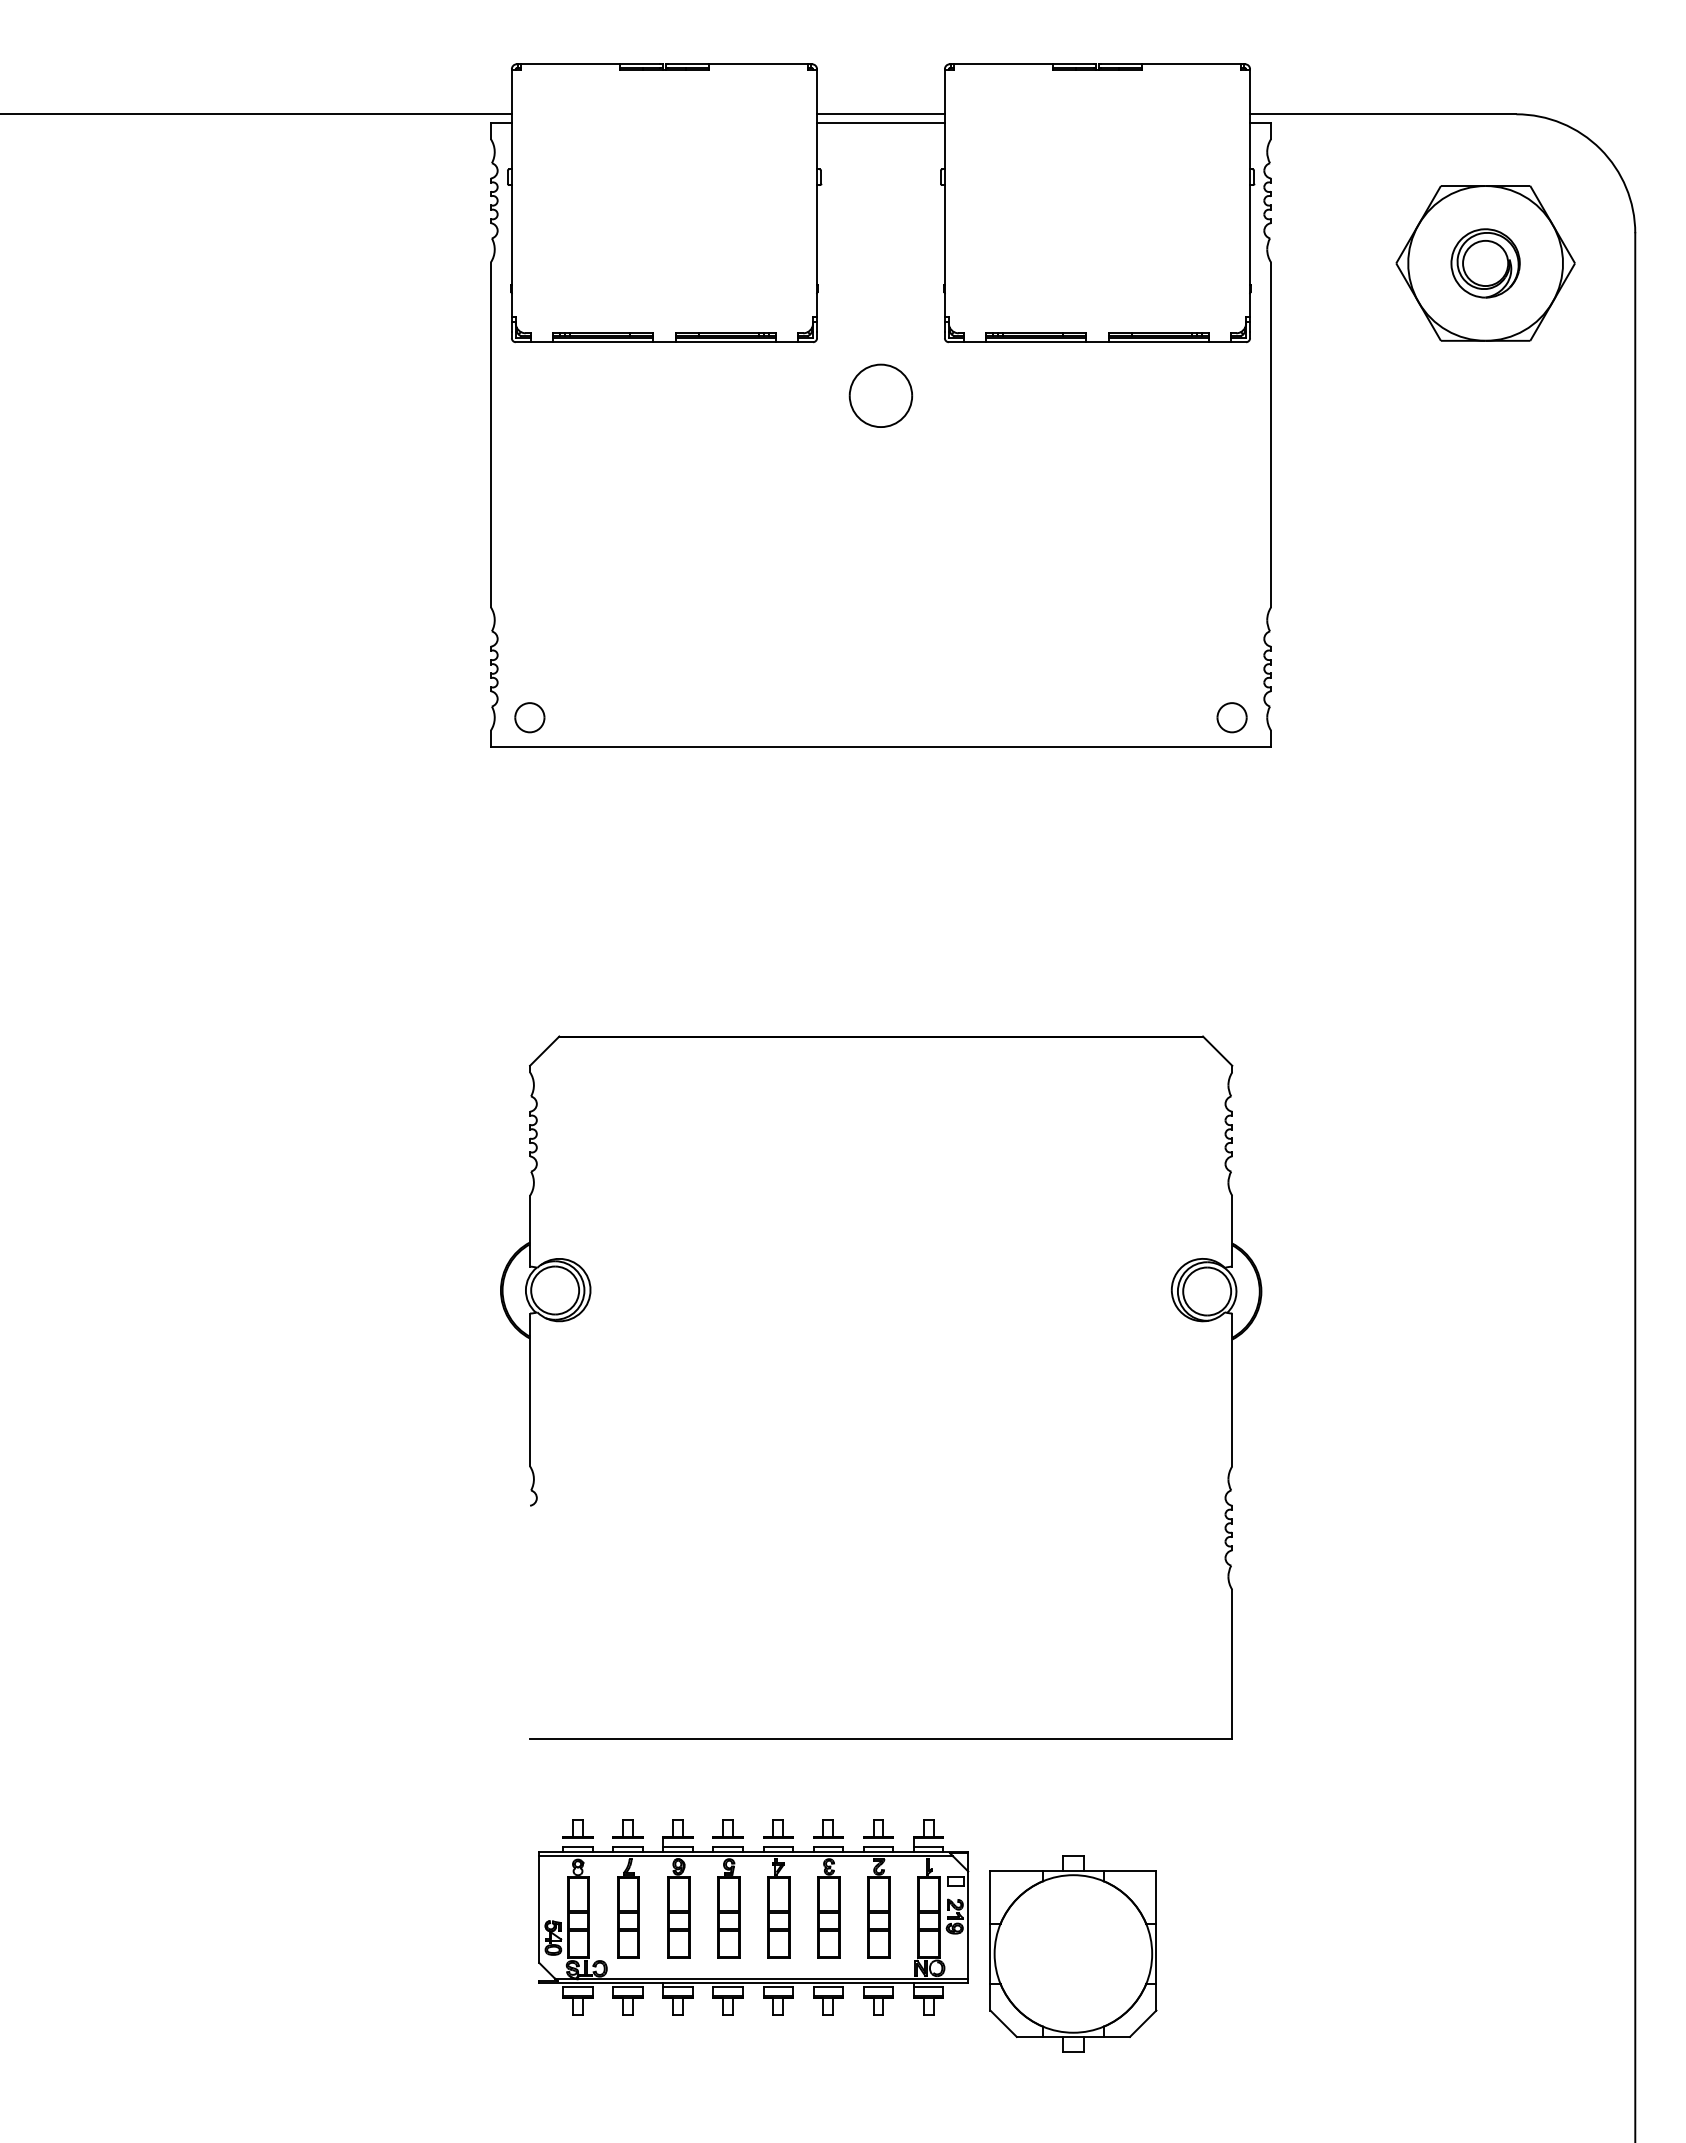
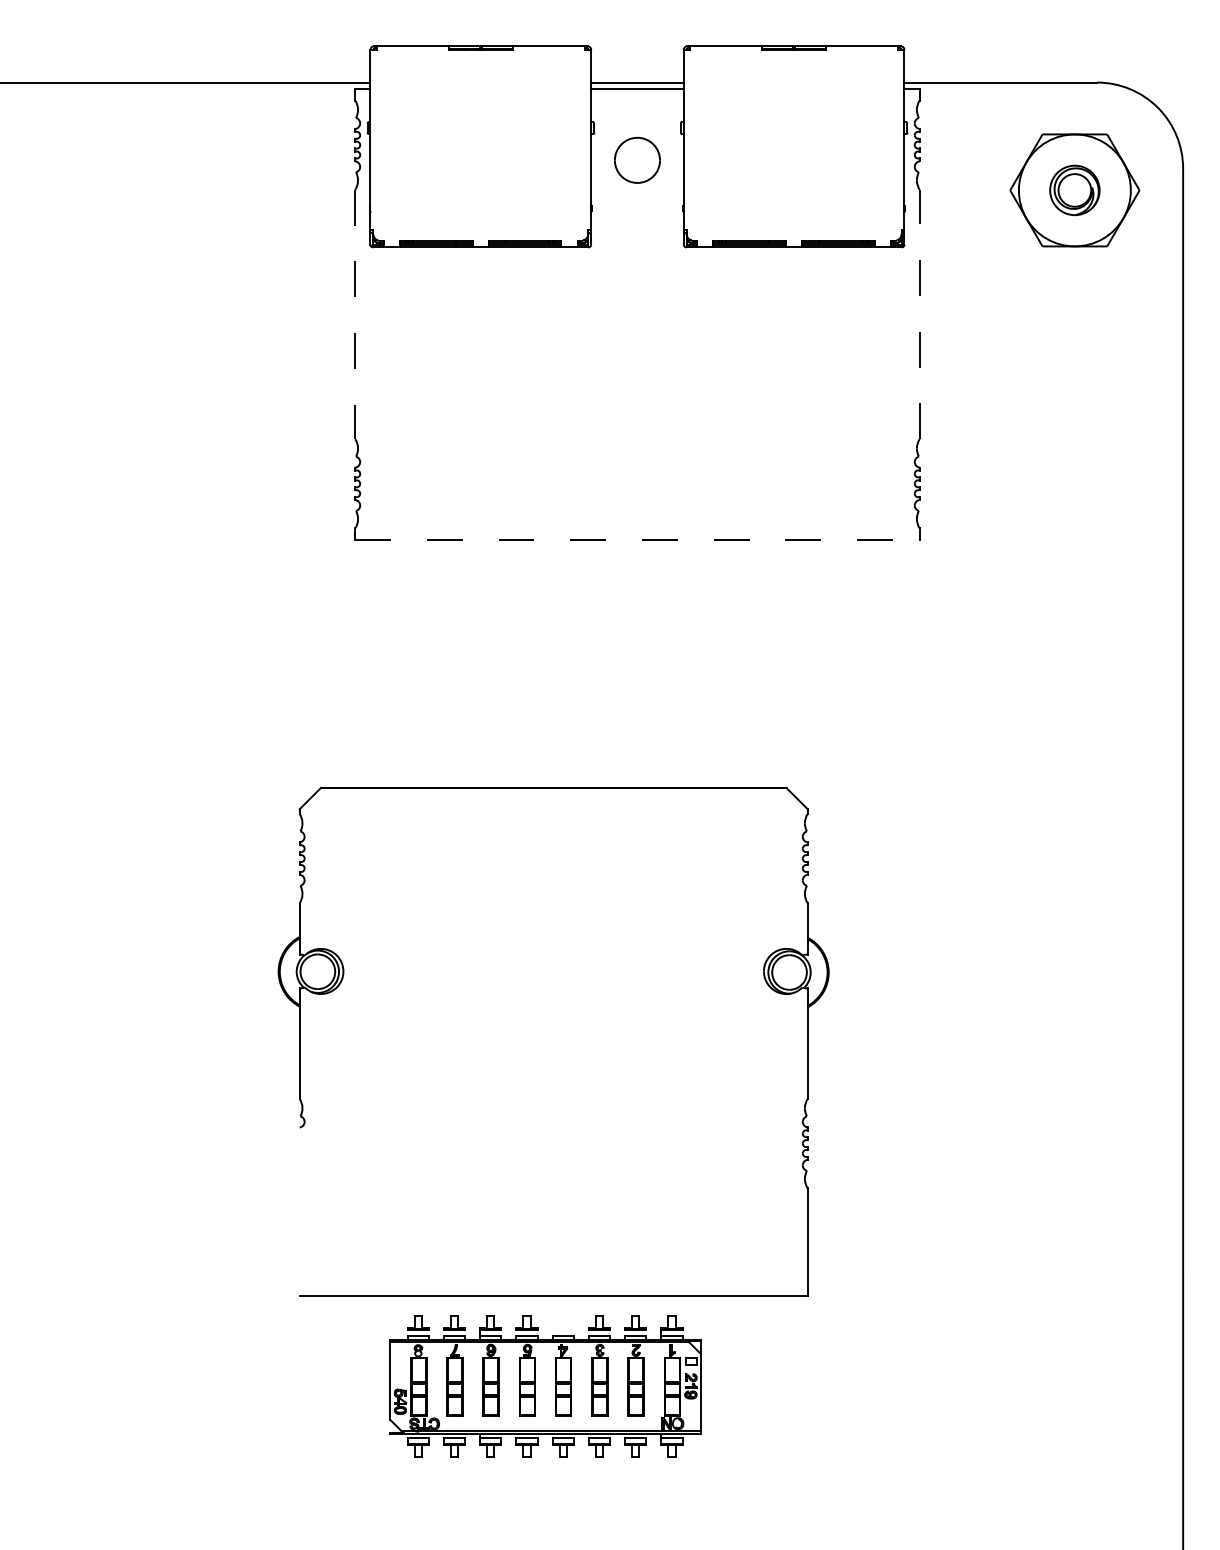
part: (880, 395) -> (637, 160), moved
line: (1271, 434) -> (919, 314), solid -> dashed
line: (490, 435) -> (355, 314), solid -> dashed
part: (529, 717) -> (383, 518), removed
part: (1231, 717) -> (891, 518), removed
line: (881, 747) -> (637, 540), solid -> dashed
part: (1171, 1297) -> (763, 976), moved
part: (778, 1828) -> (563, 1322), removed
part: (1073, 1953) -> (776, 1413), removed

